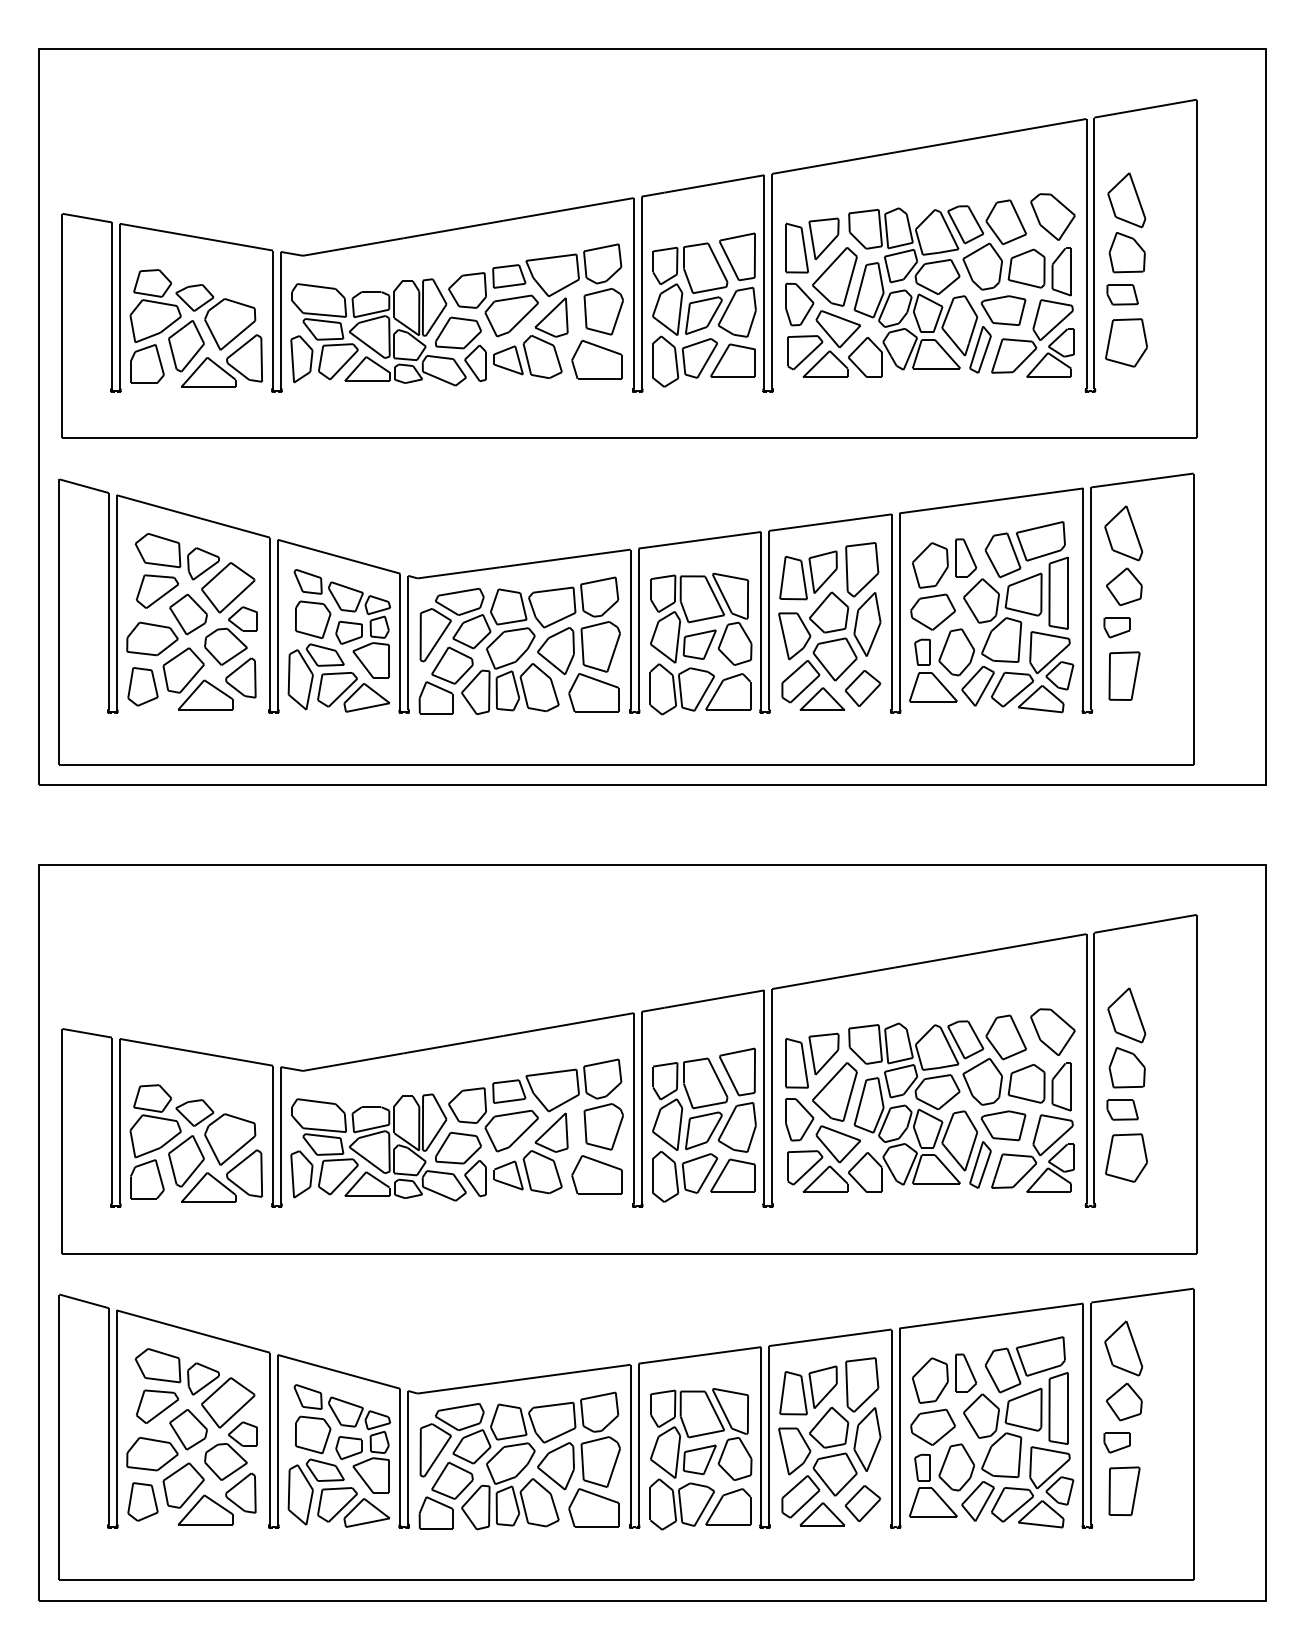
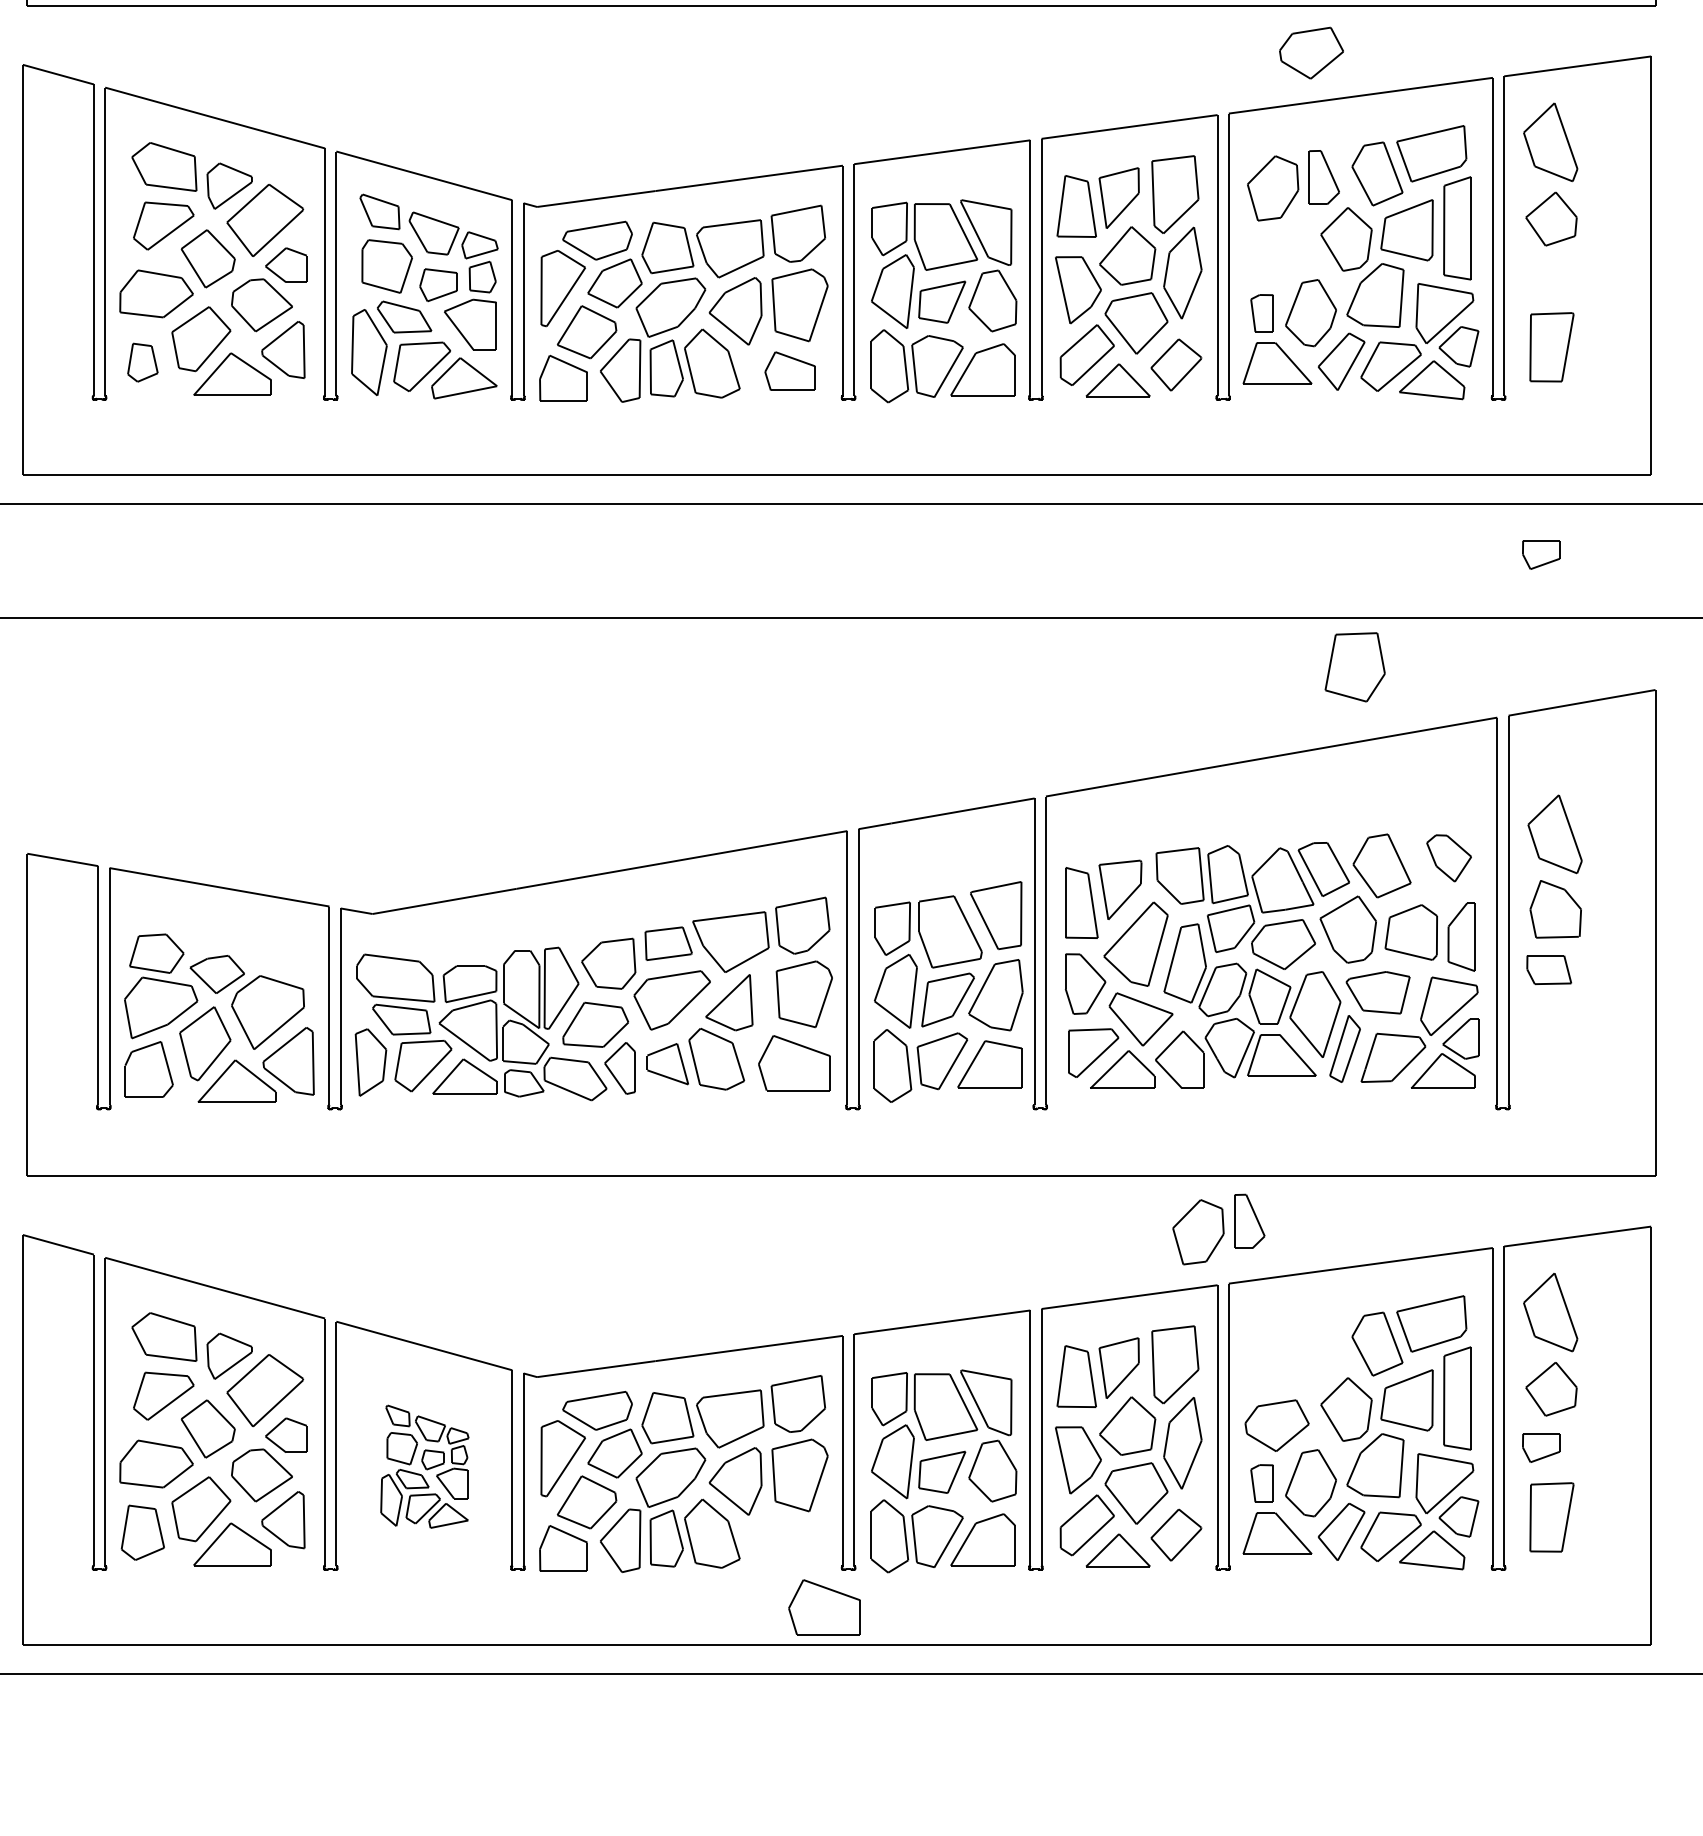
part: (932, 611) -> (1310, 52), moved
part: (1116, 627) -> (1540, 554), moved
part: (142, 686) -> (142, 362), size x0.7
part: (593, 692) -> (789, 370), size x0.7
part: (1052, 1031) -> (1448, 857), size x0.7
part: (1126, 1157) -> (1355, 666), moved
part: (944, 1378) -> (1218, 1229), moved
part: (339, 1455) -> (424, 1466), size x0.6
part: (593, 1507) -> (824, 1606), moved

